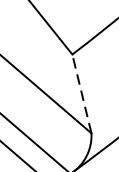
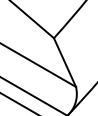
line: (82, 93) -> (65, 62), dashed -> solid

